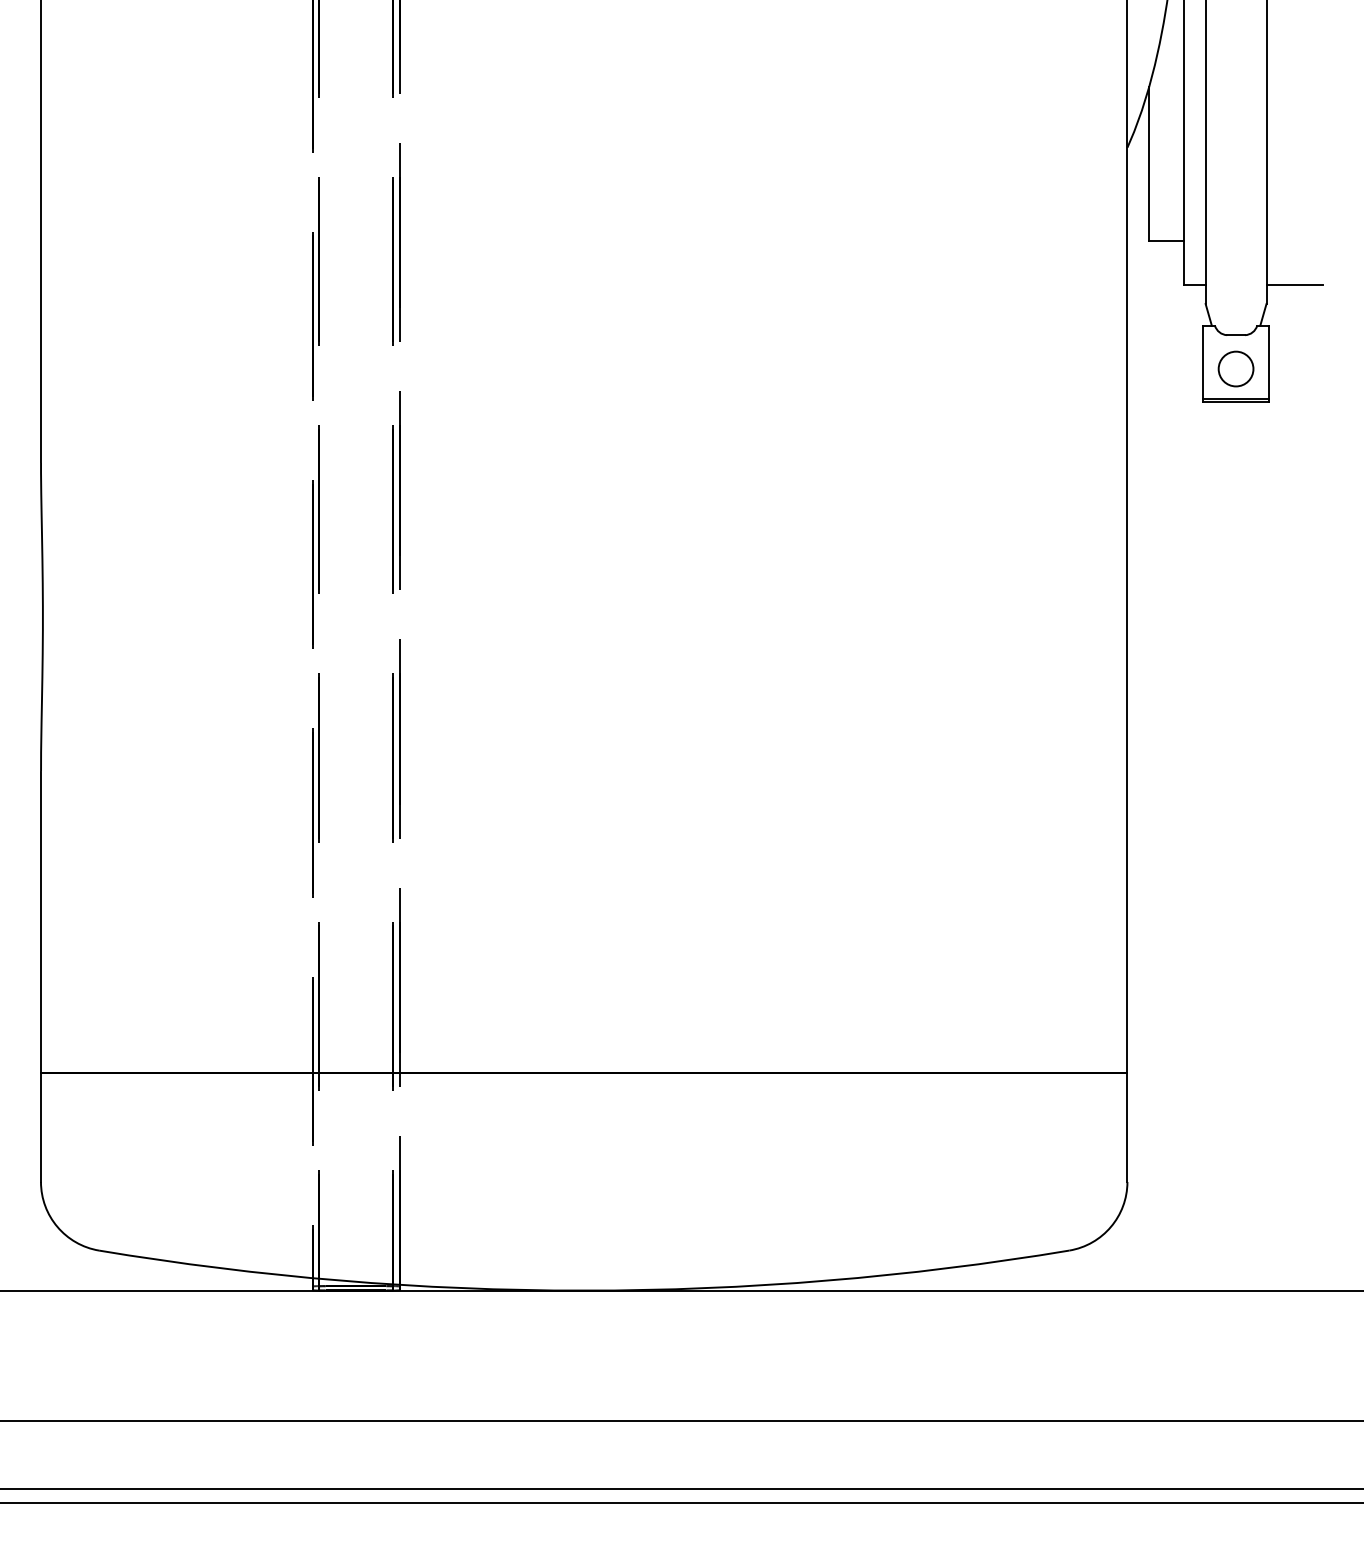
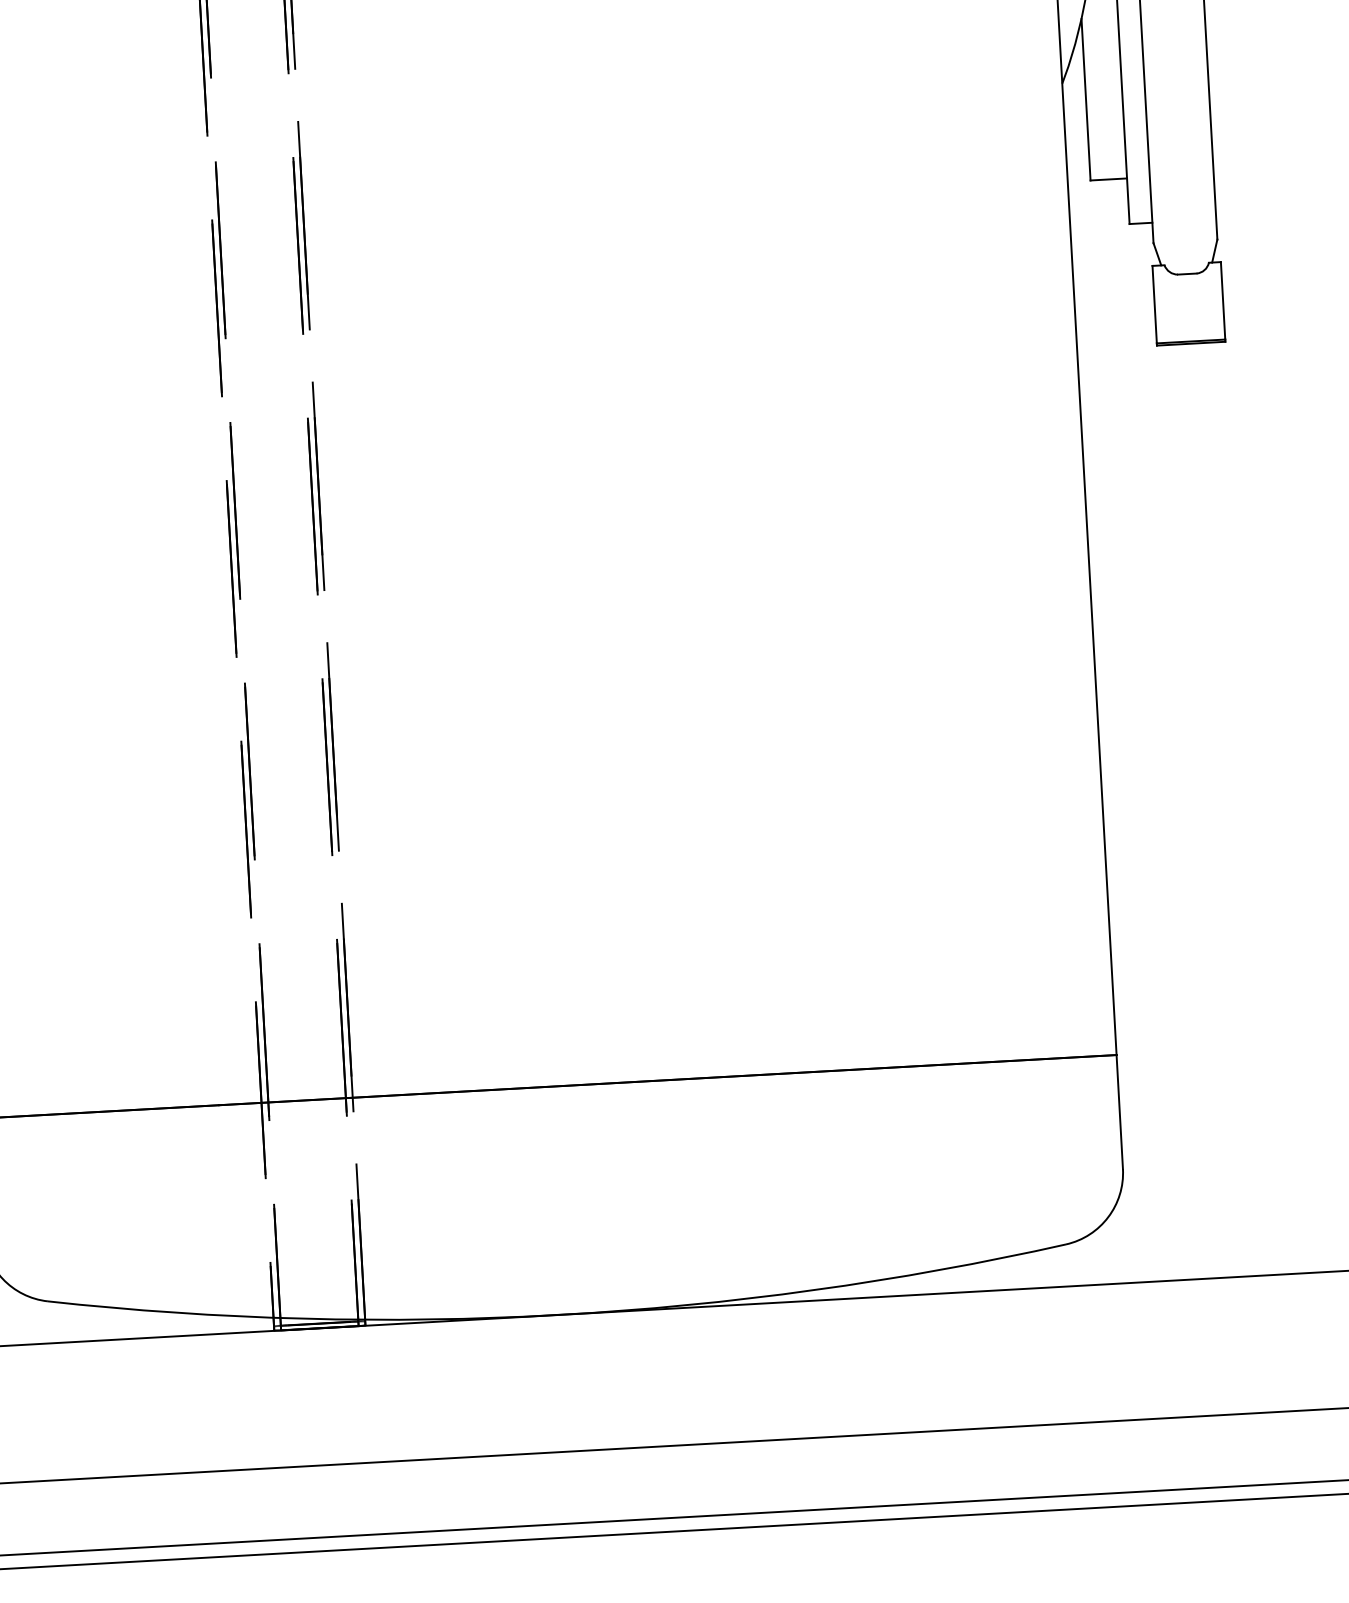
line: (1294, 284) -> (1245, 217), removed
circle: (1235, 368) -> (1188, 309), removed

